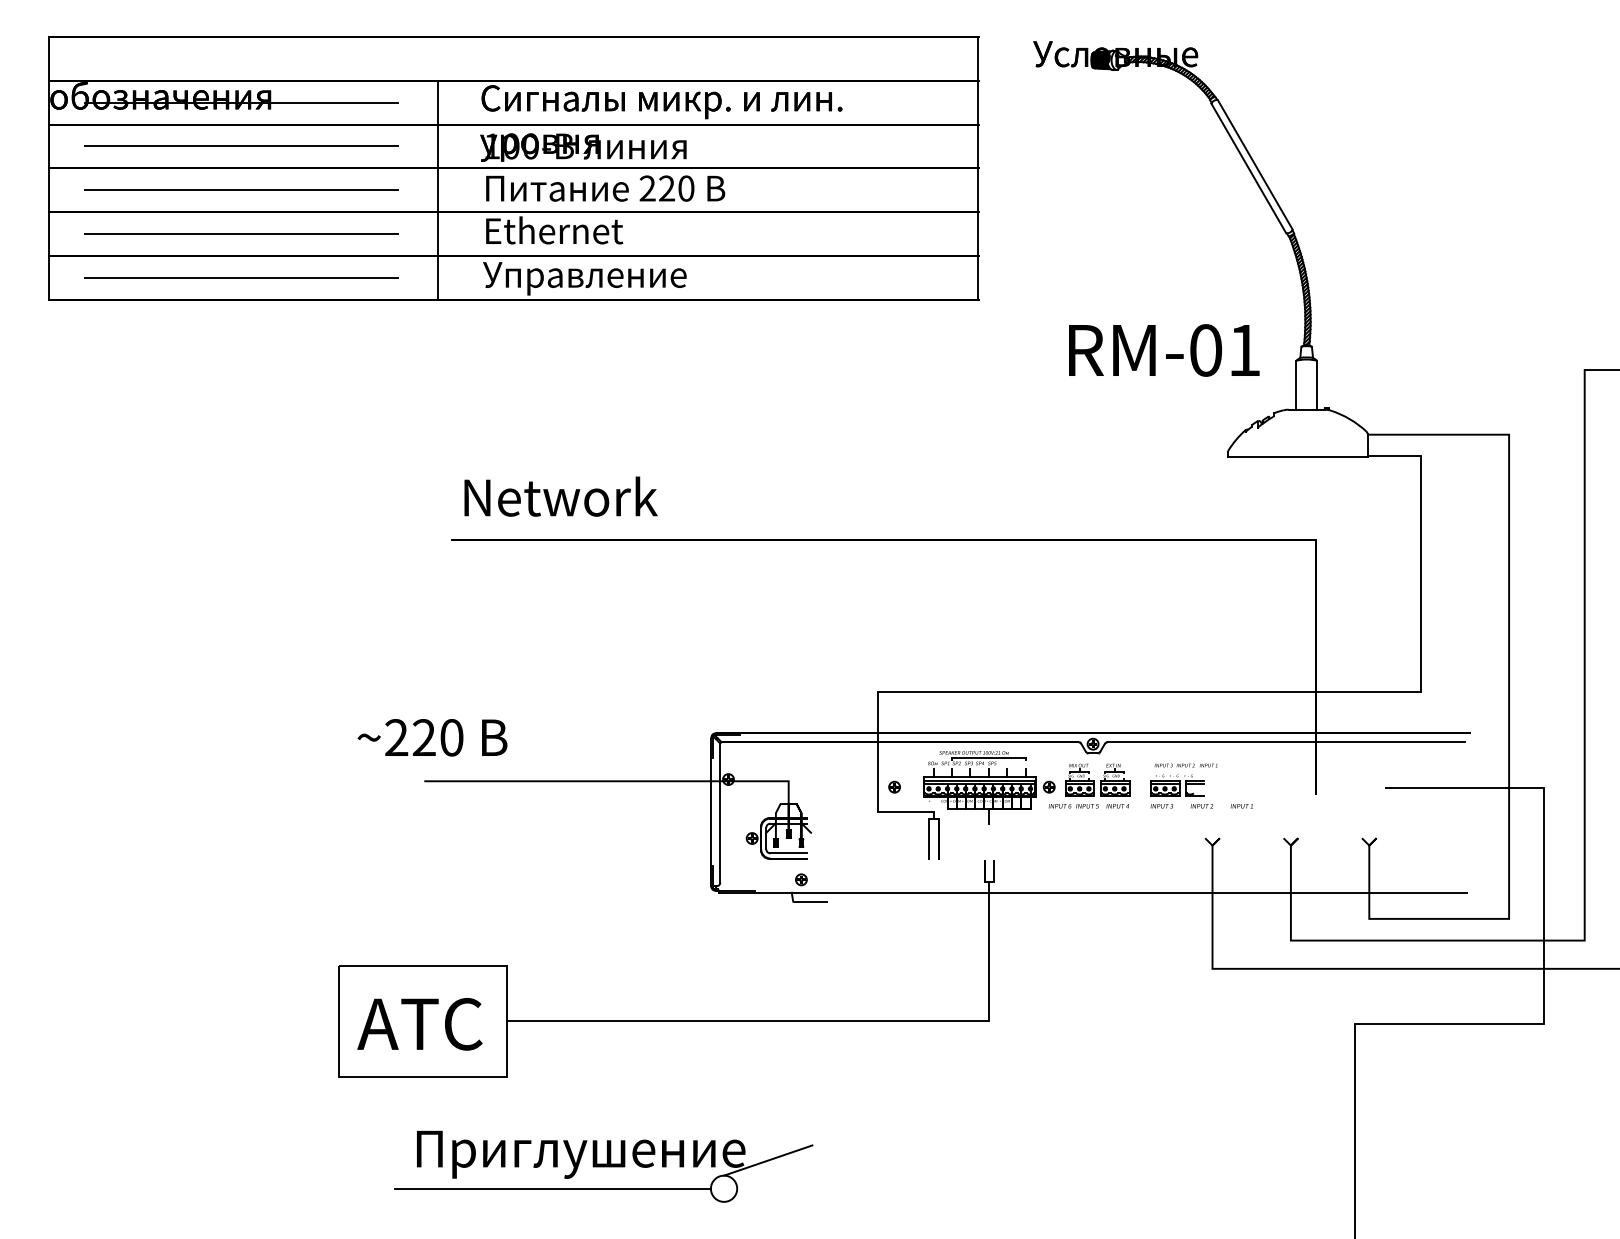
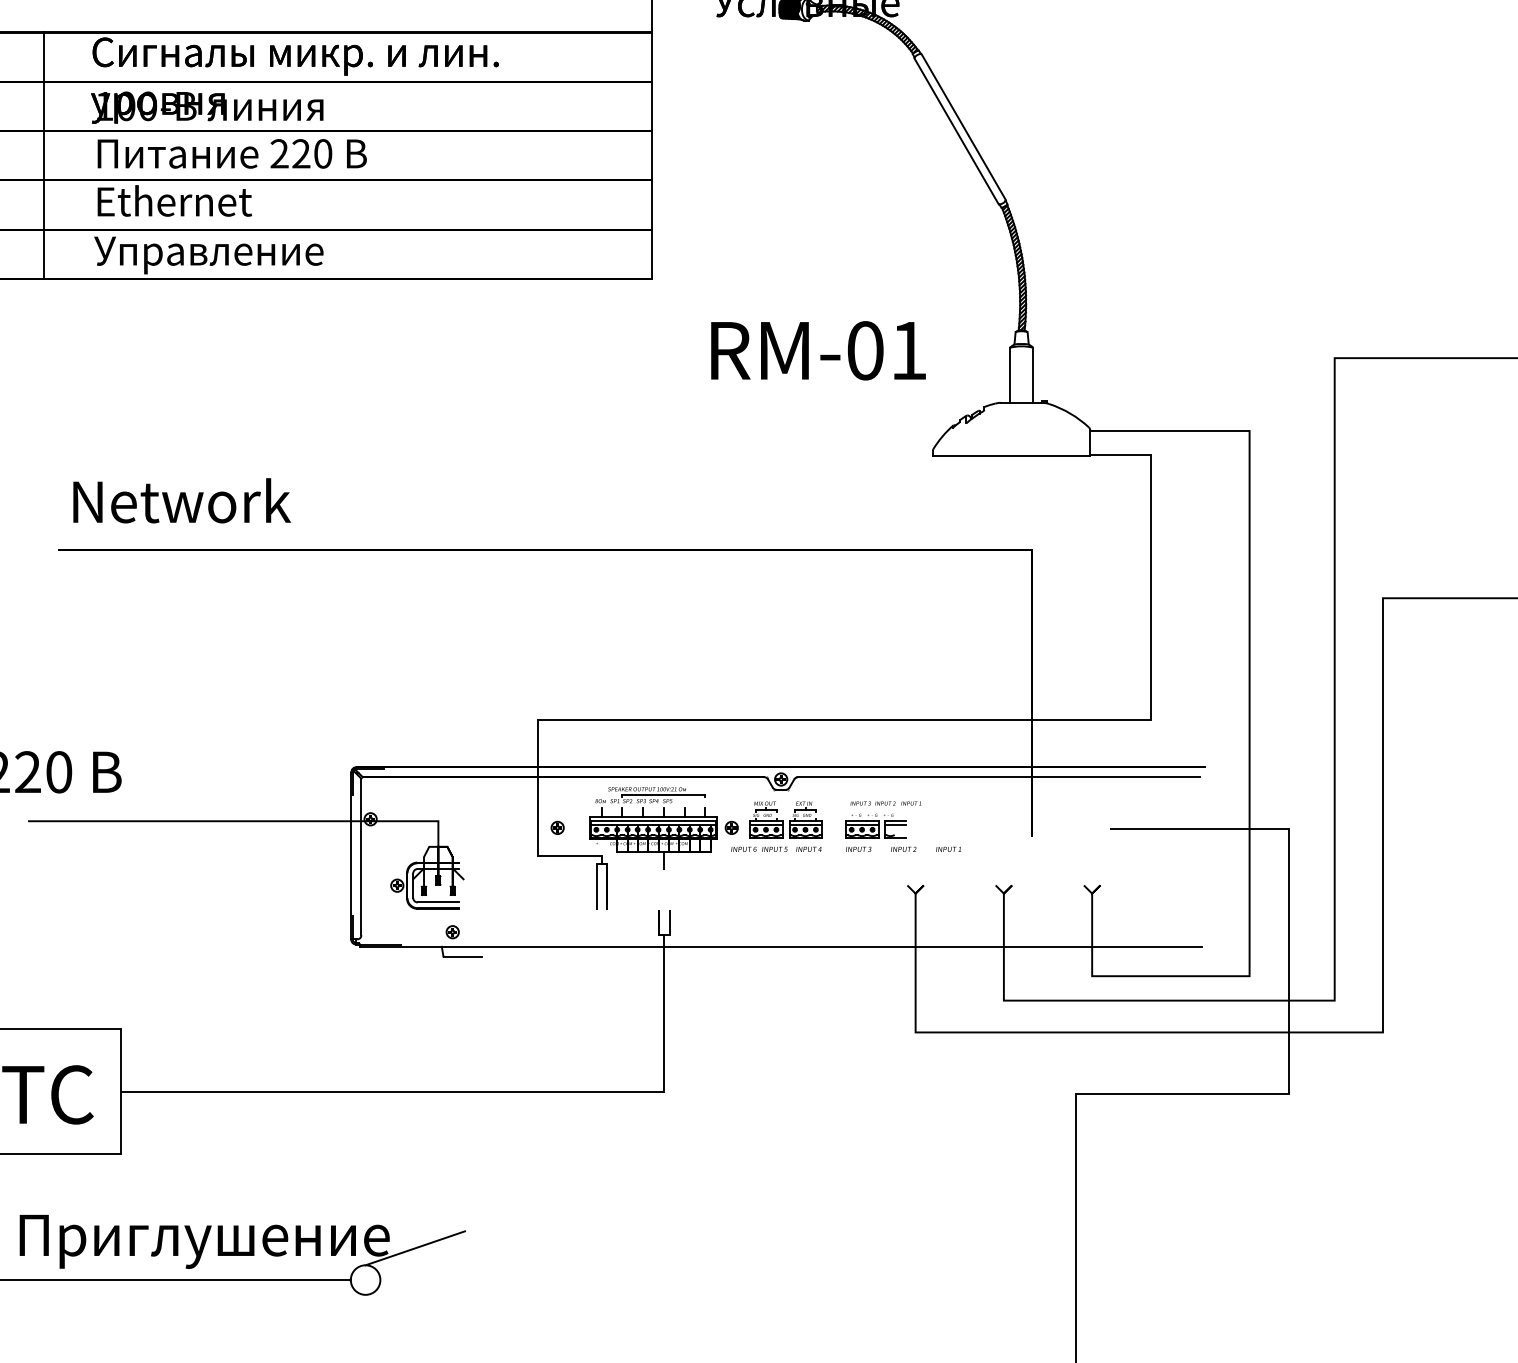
text: (1164, 350) -> (818, 350), moved

